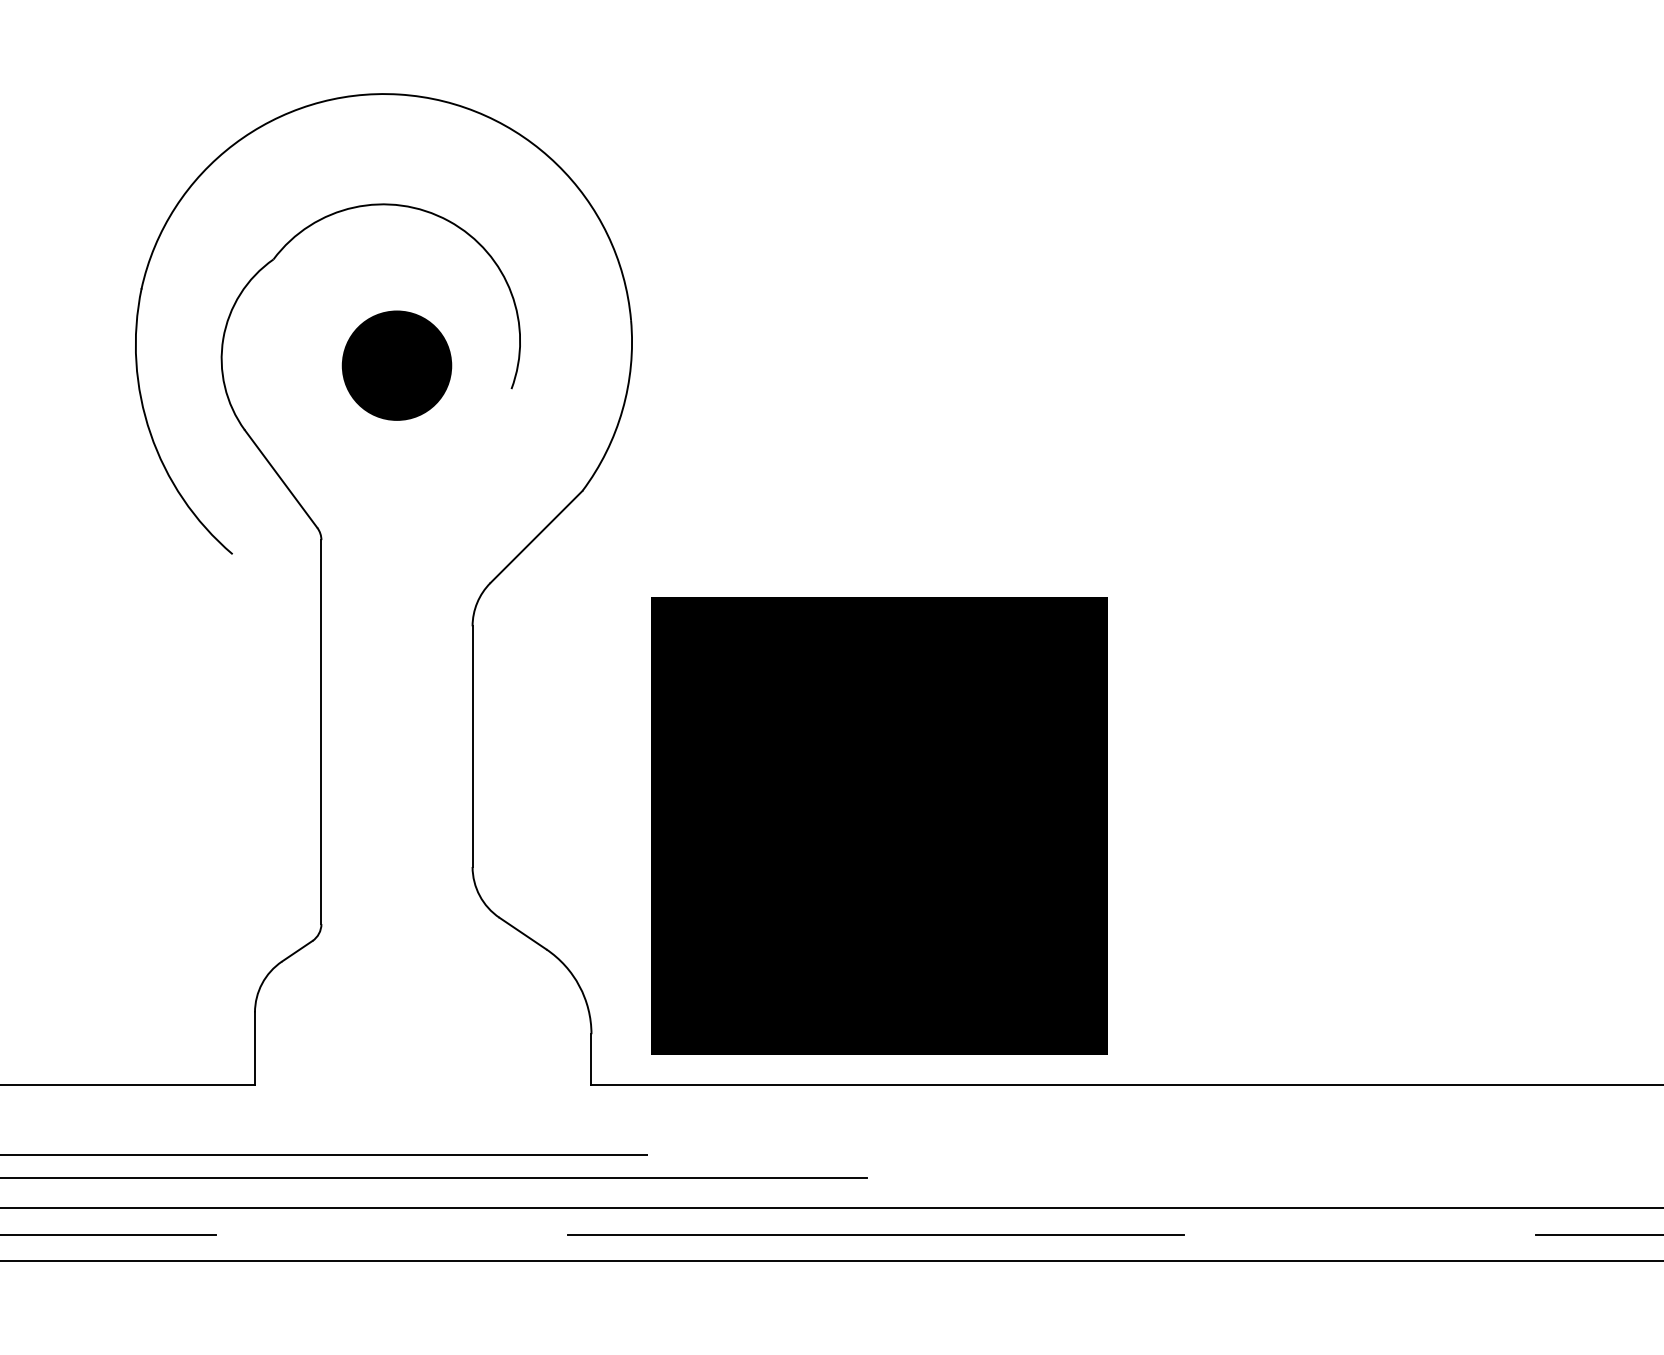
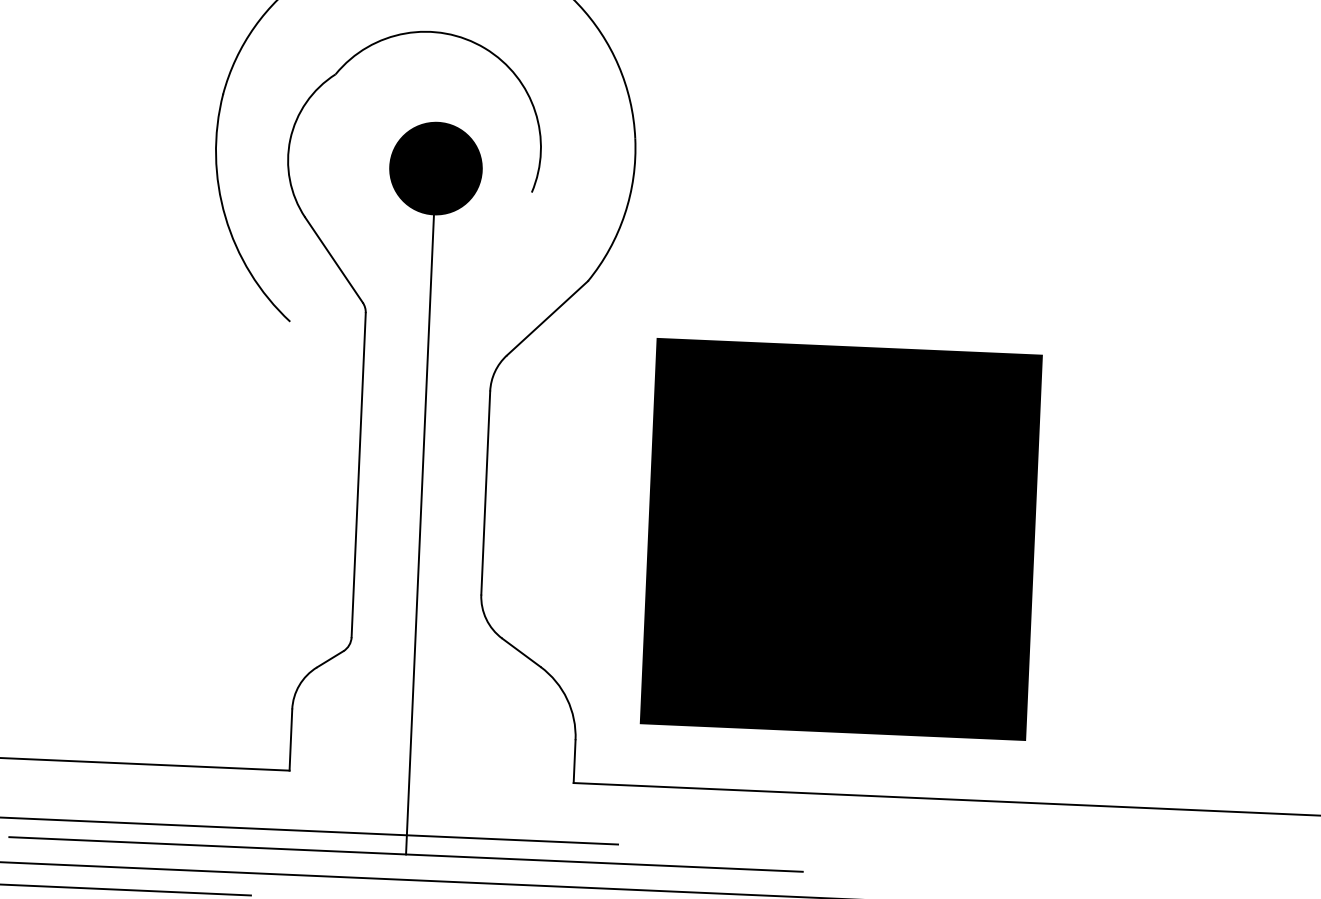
line: (397, 798) -> (420, 534), added
text: (879, 825) -> (841, 538), moved

